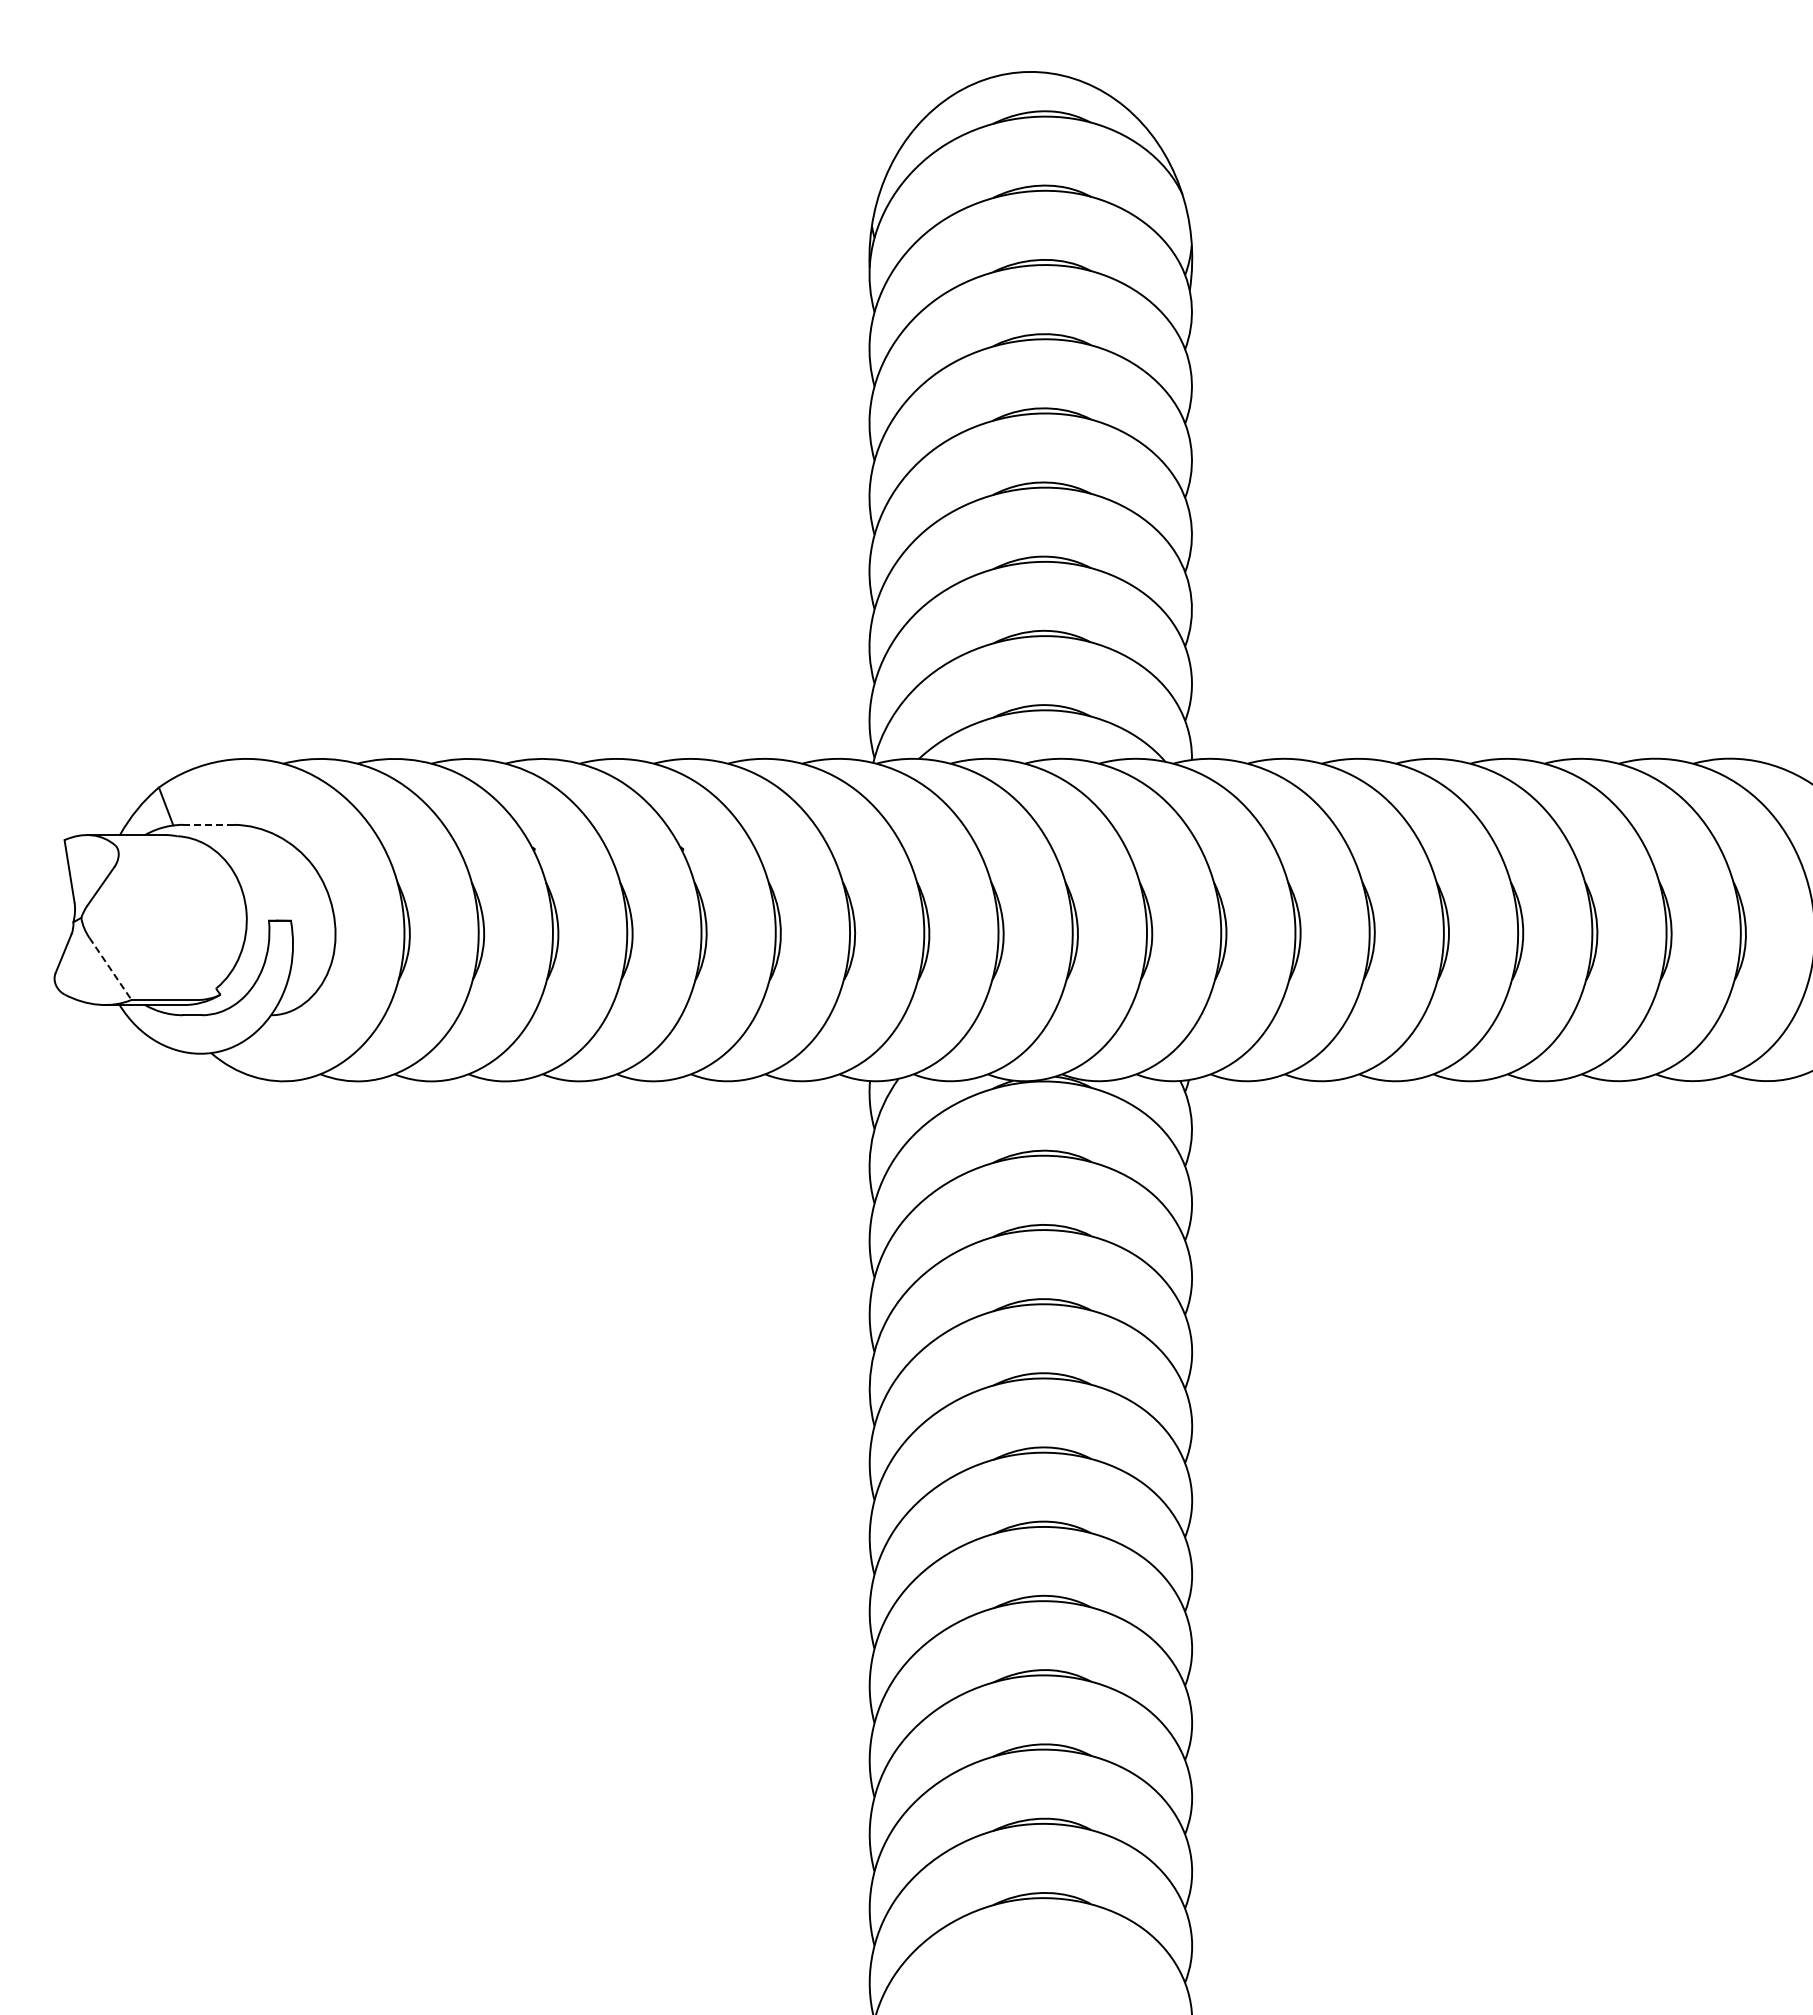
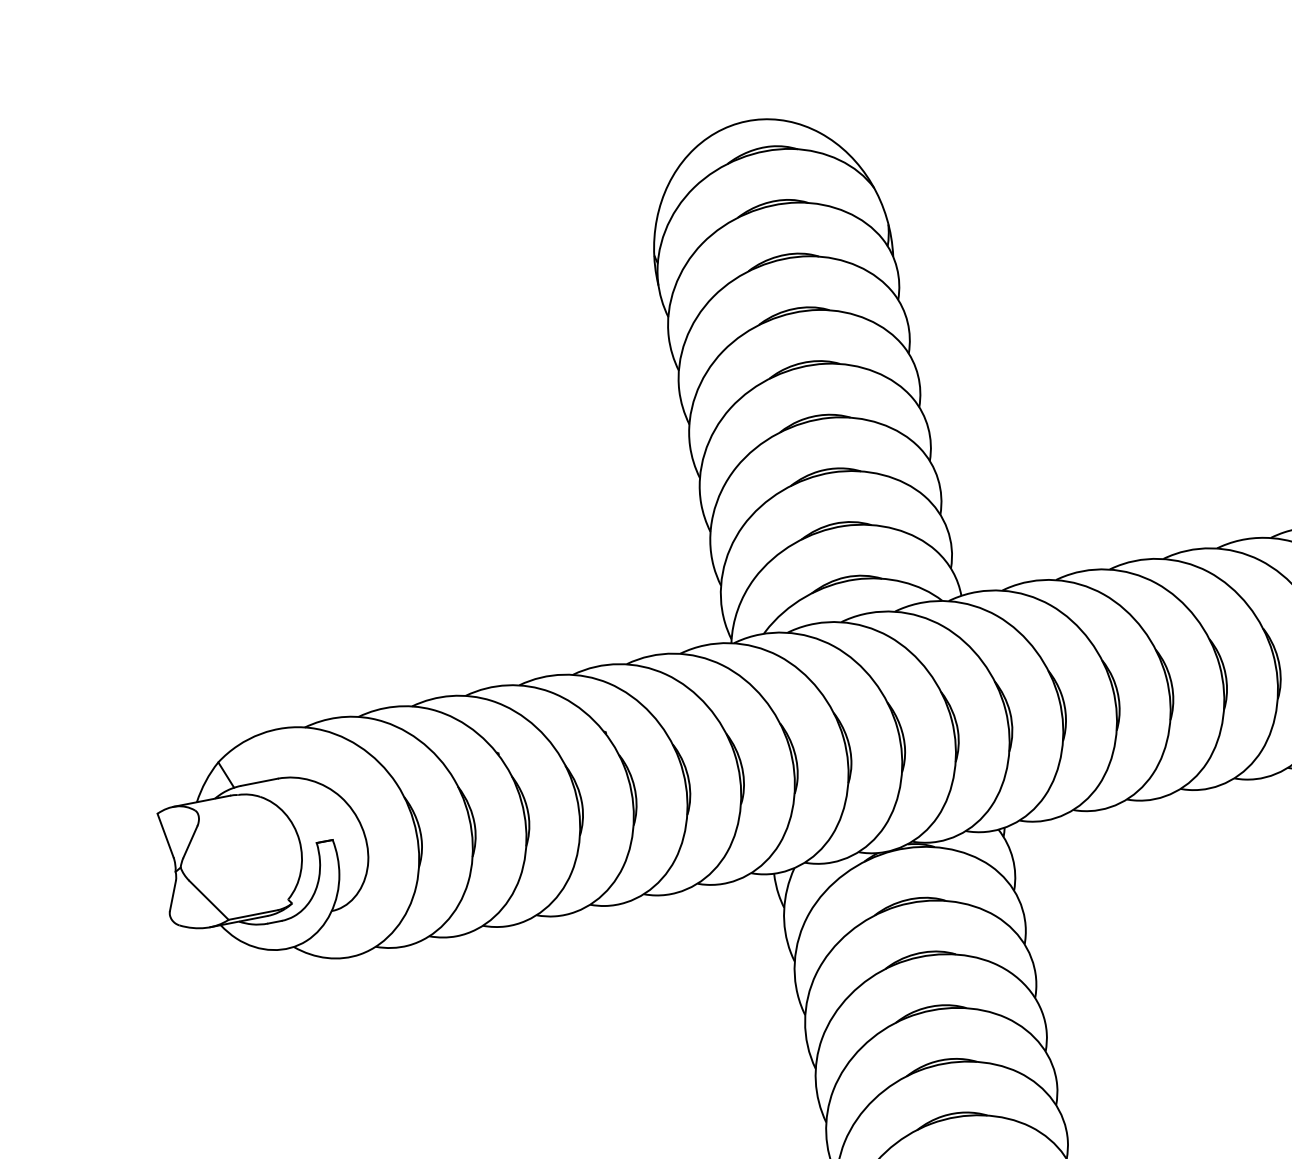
line: (208, 824) -> (259, 782), dashed -> solid
line: (110, 968) -> (208, 900), dashed -> solid

